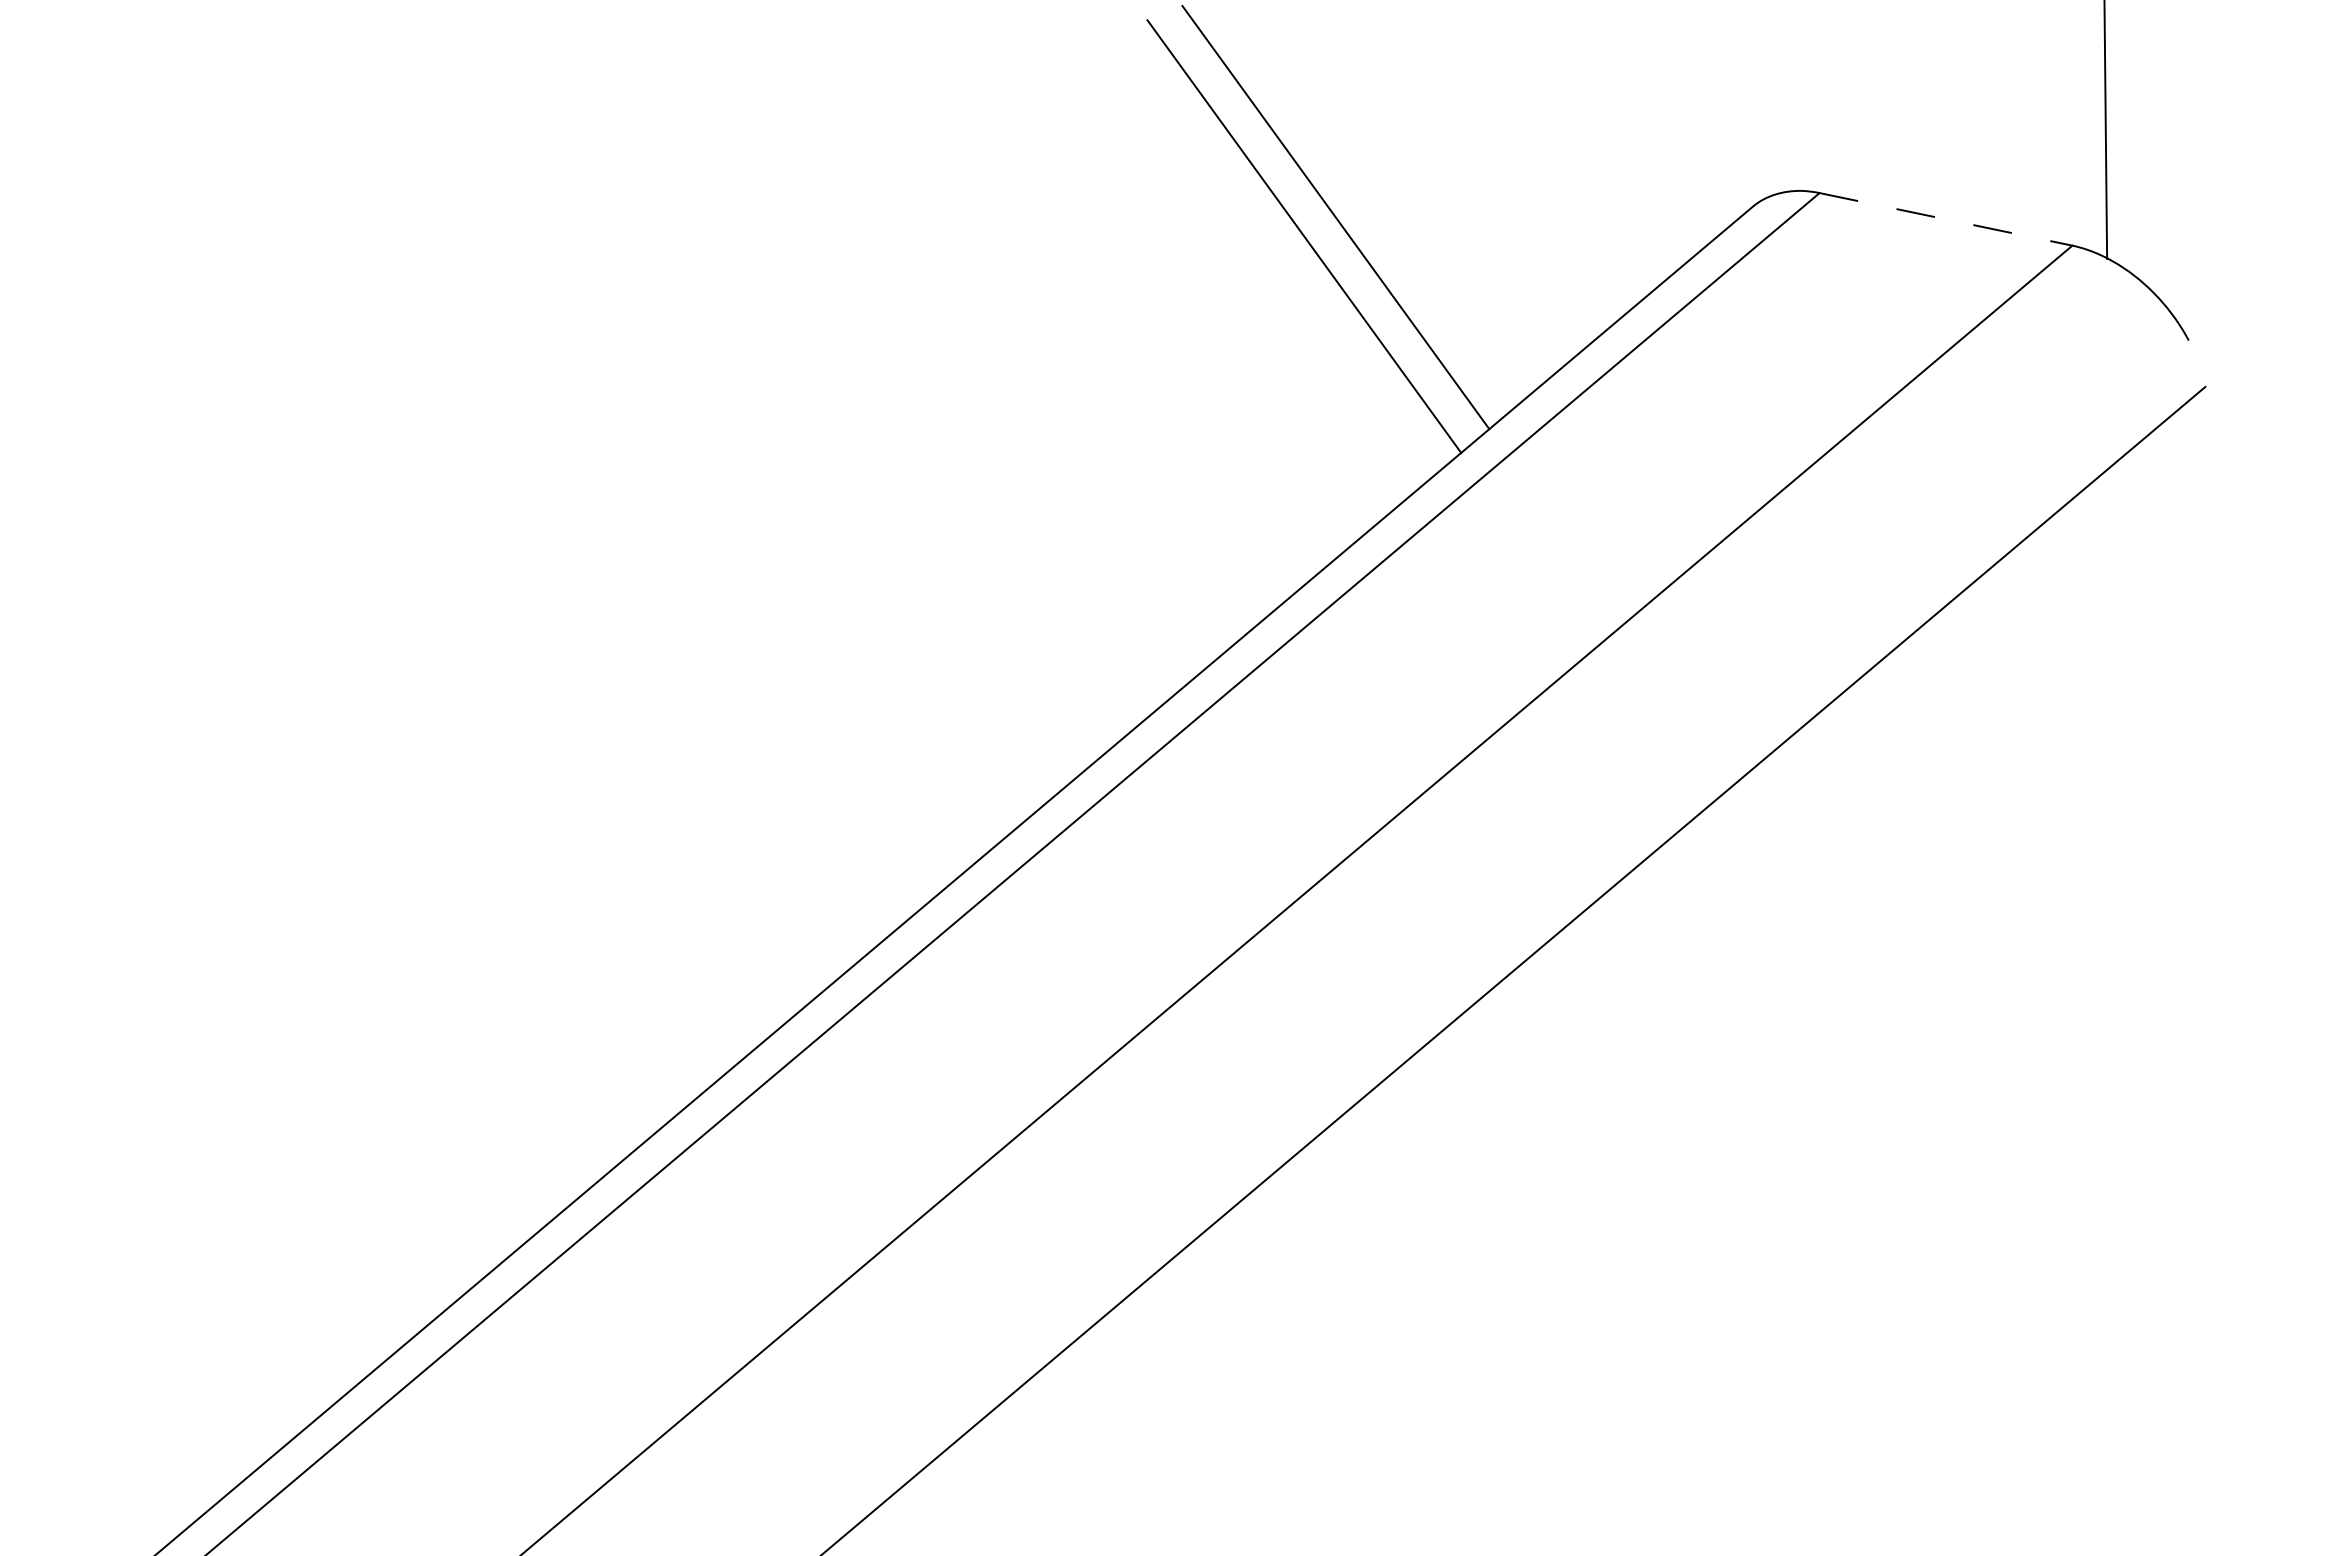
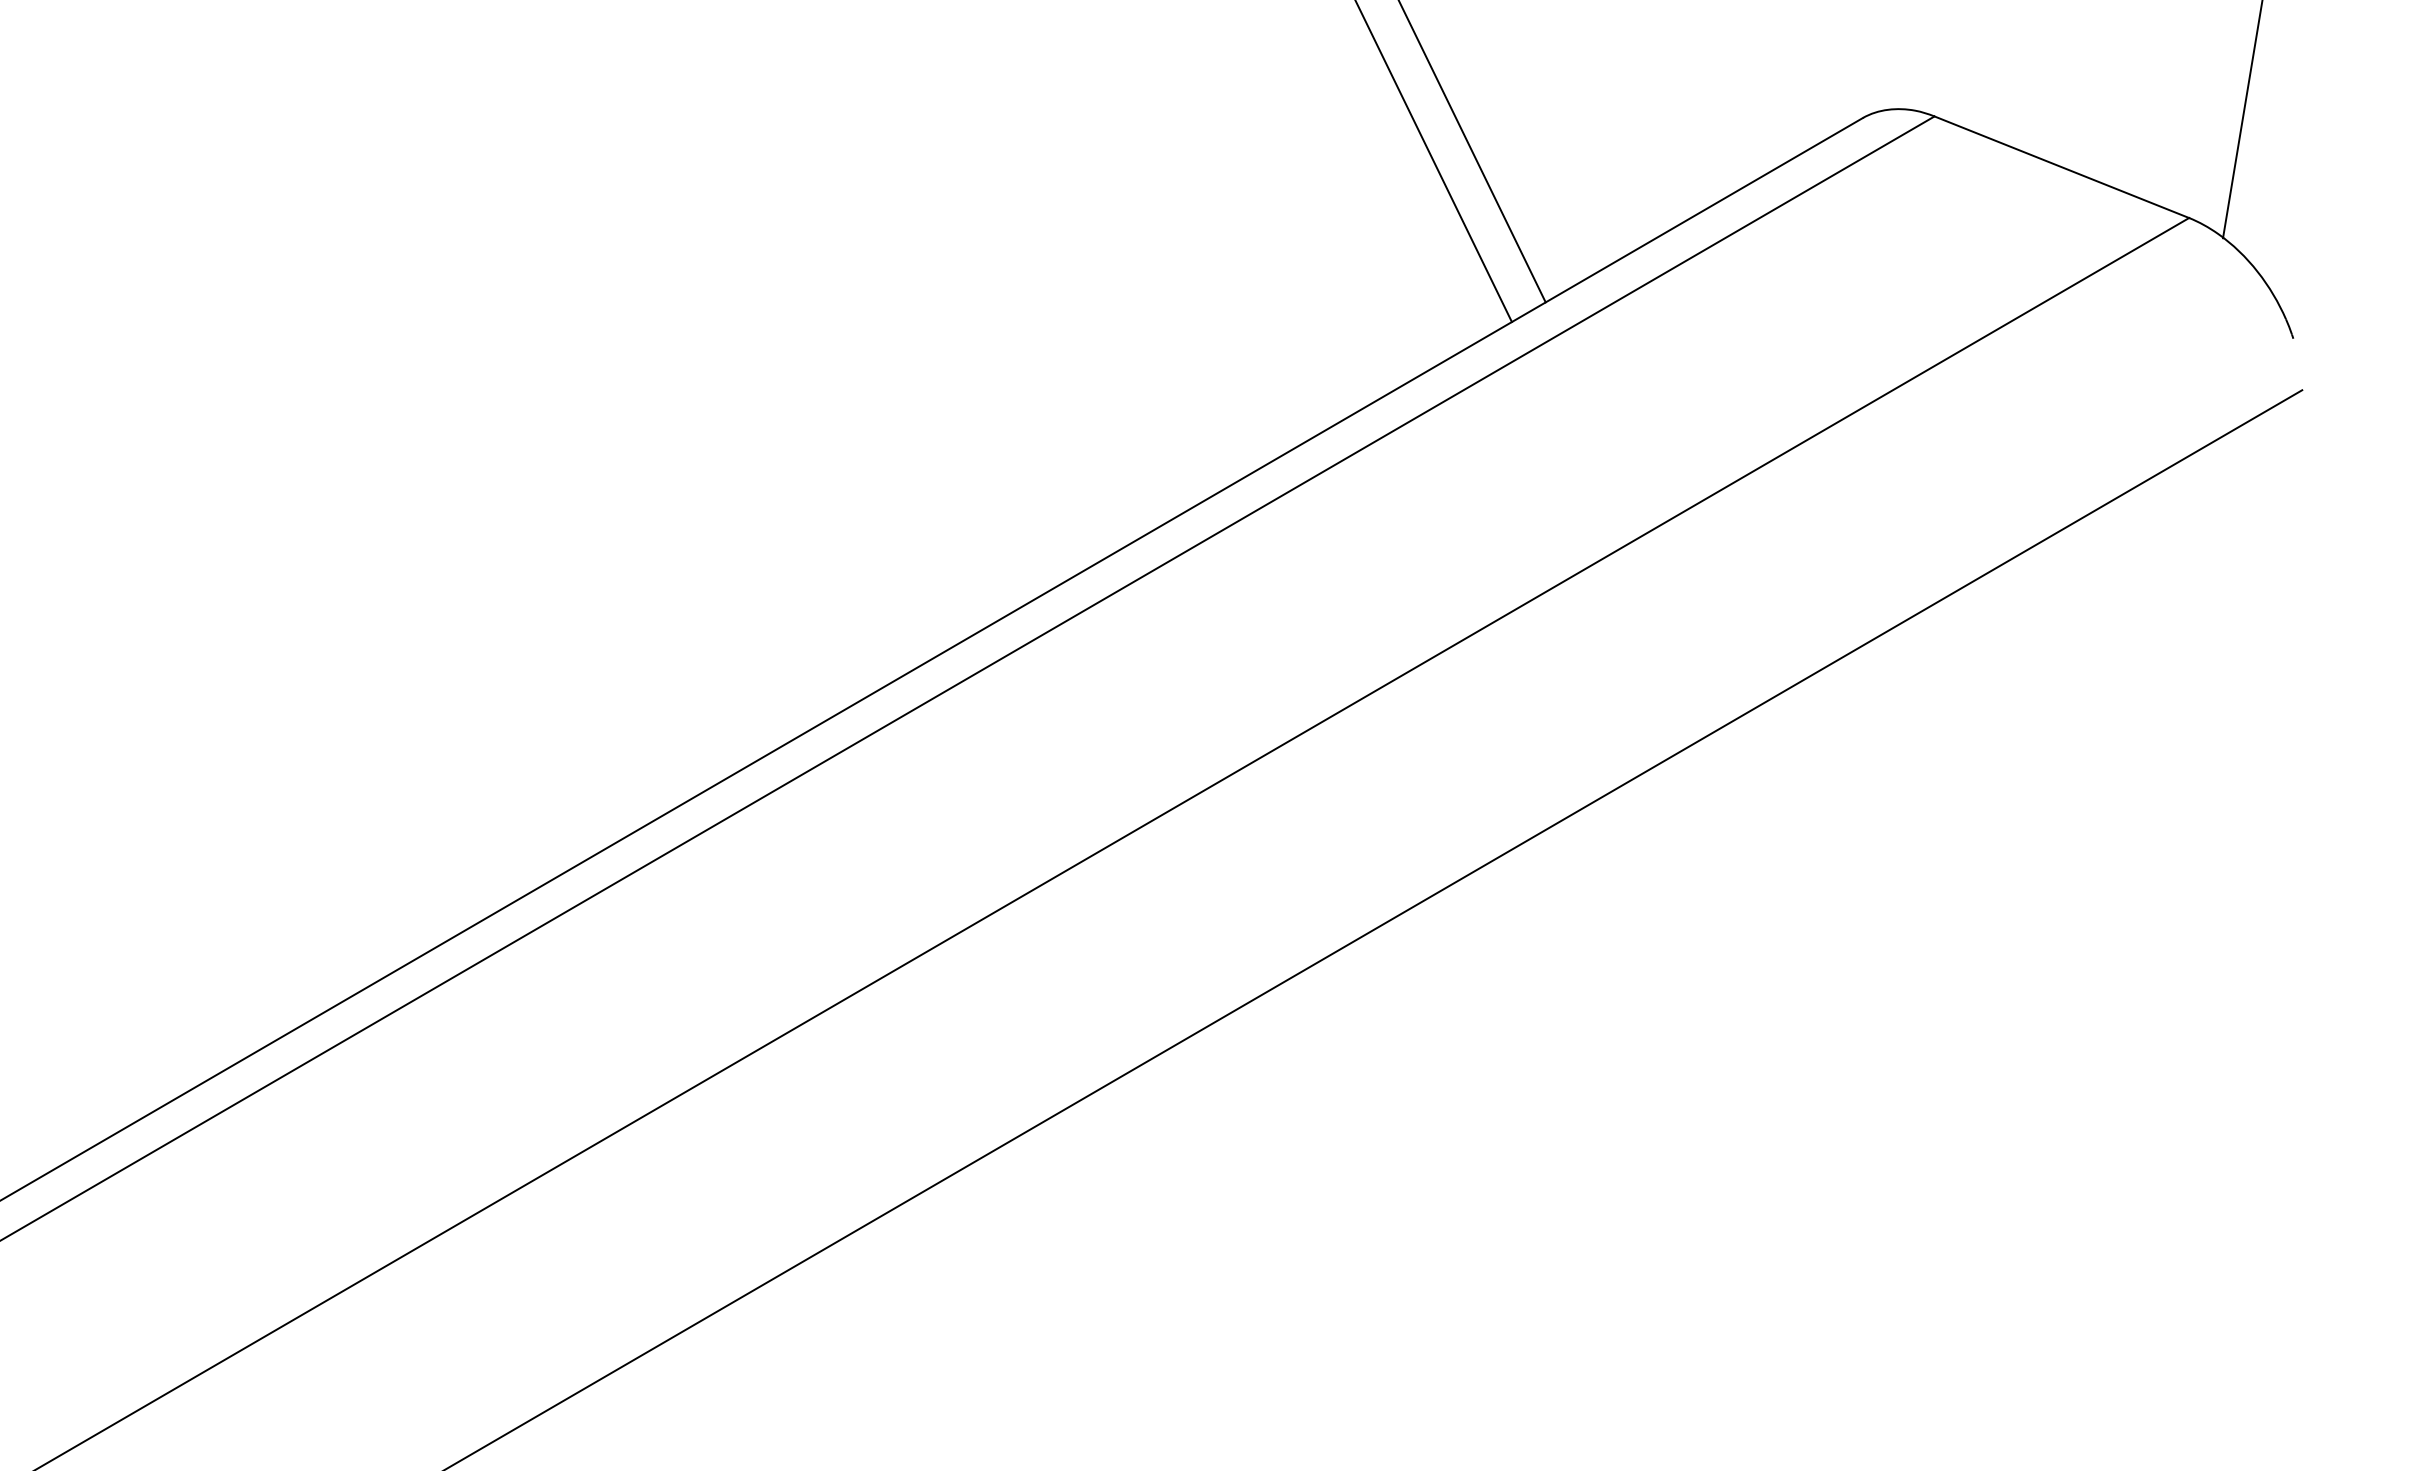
line: (1946, 219) -> (2062, 167), dashed -> solid

